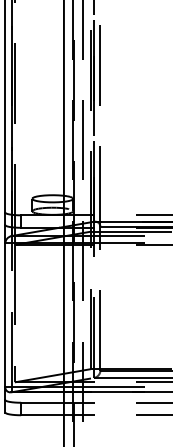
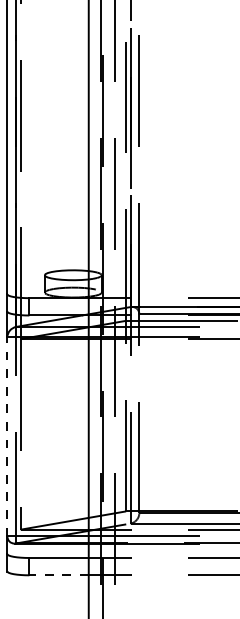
line: (5, 315) -> (7, 436), solid -> dashed
line: (42, 415) -> (59, 575), solid -> dashed

